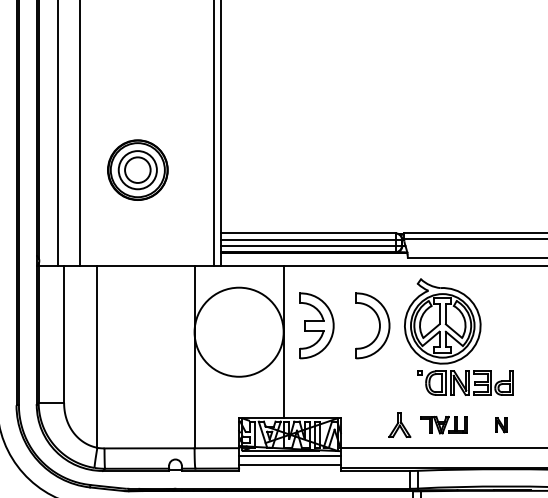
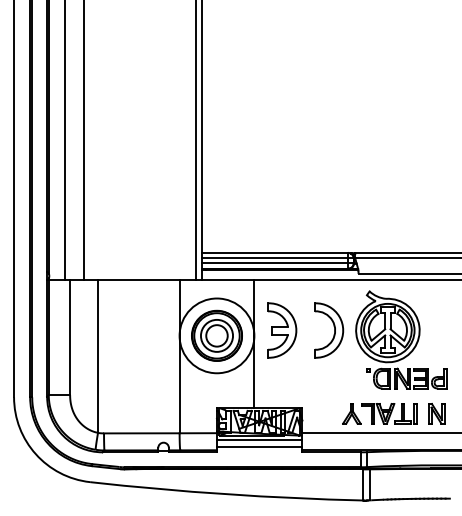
part: (137, 169) -> (216, 335), moved
part: (444, 424) -> (389, 413), size x1.43
part: (500, 424) -> (436, 413), size x1.67

